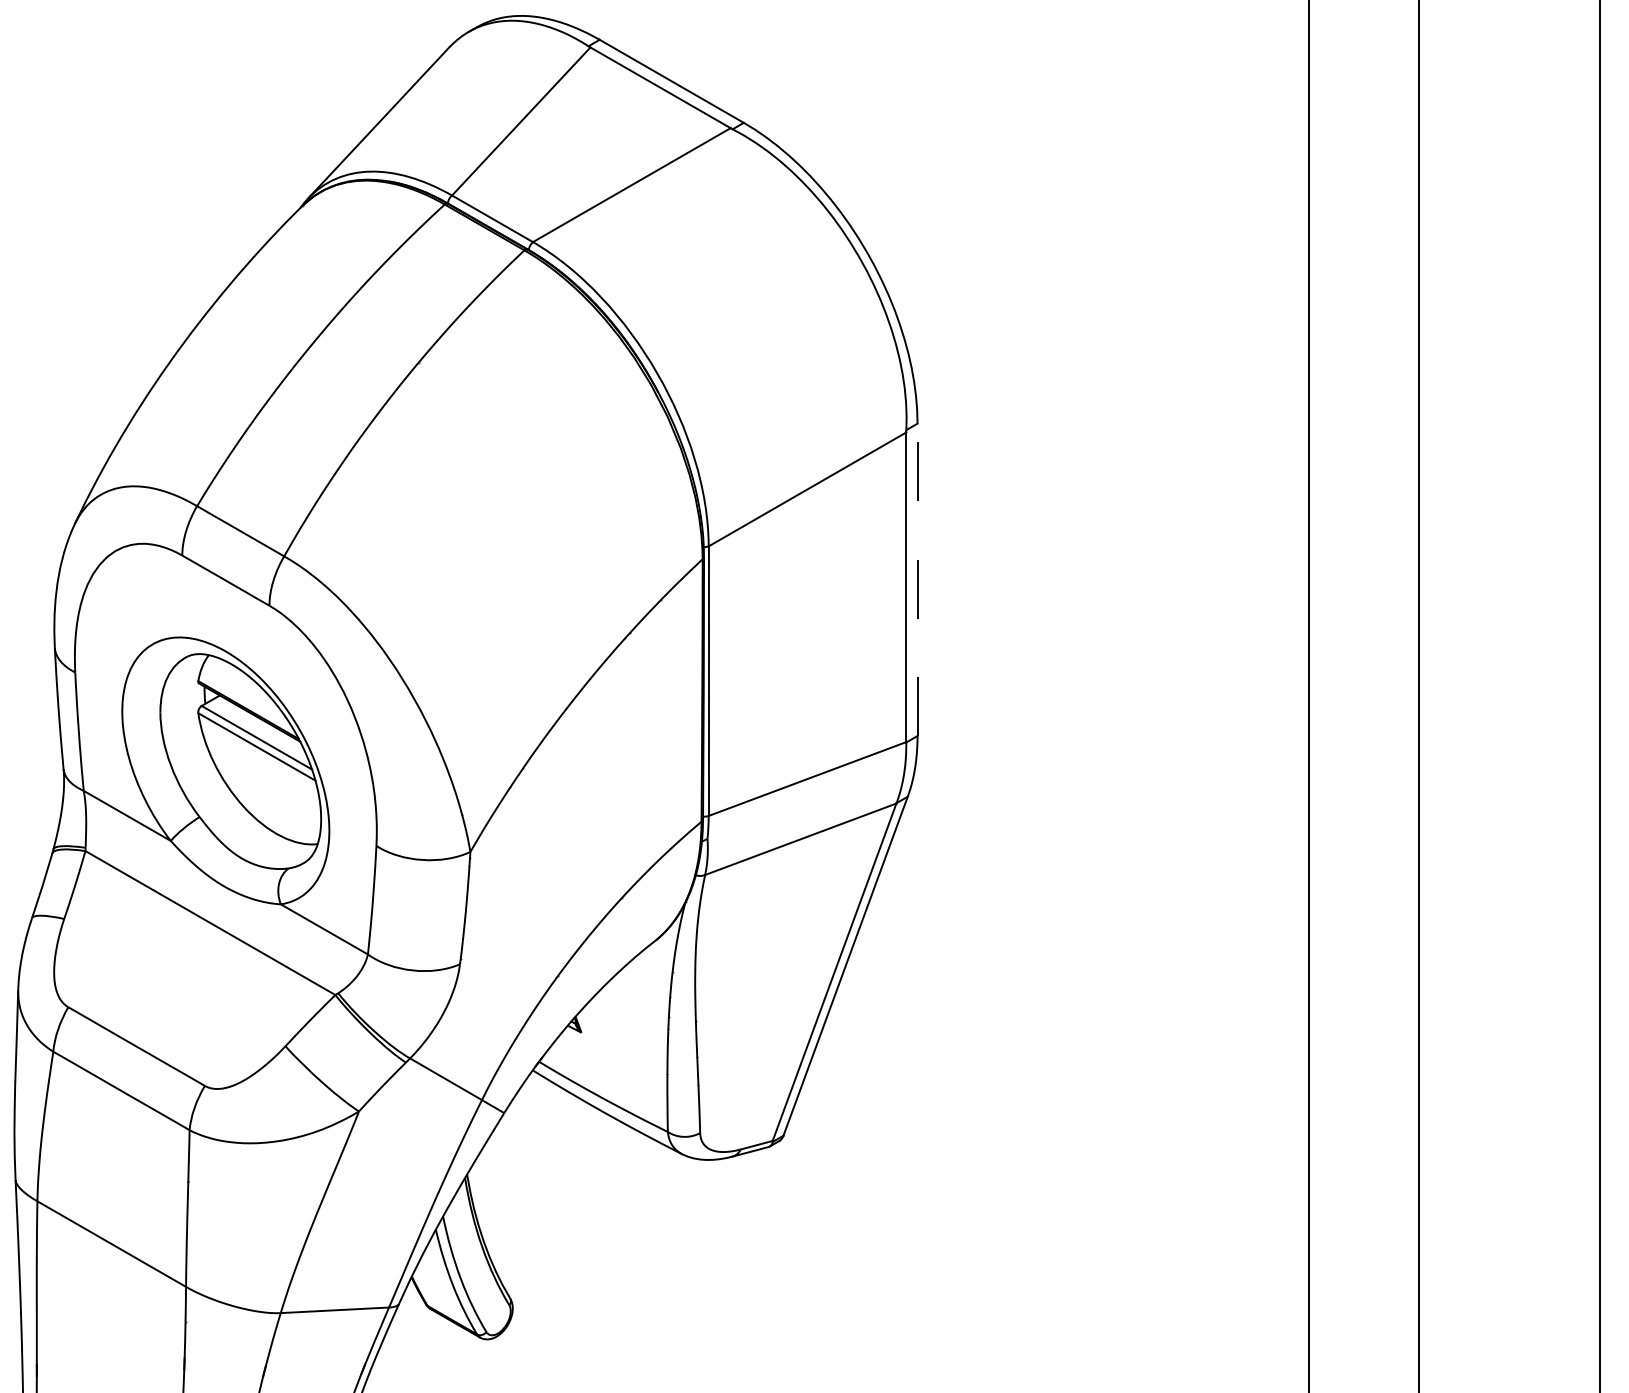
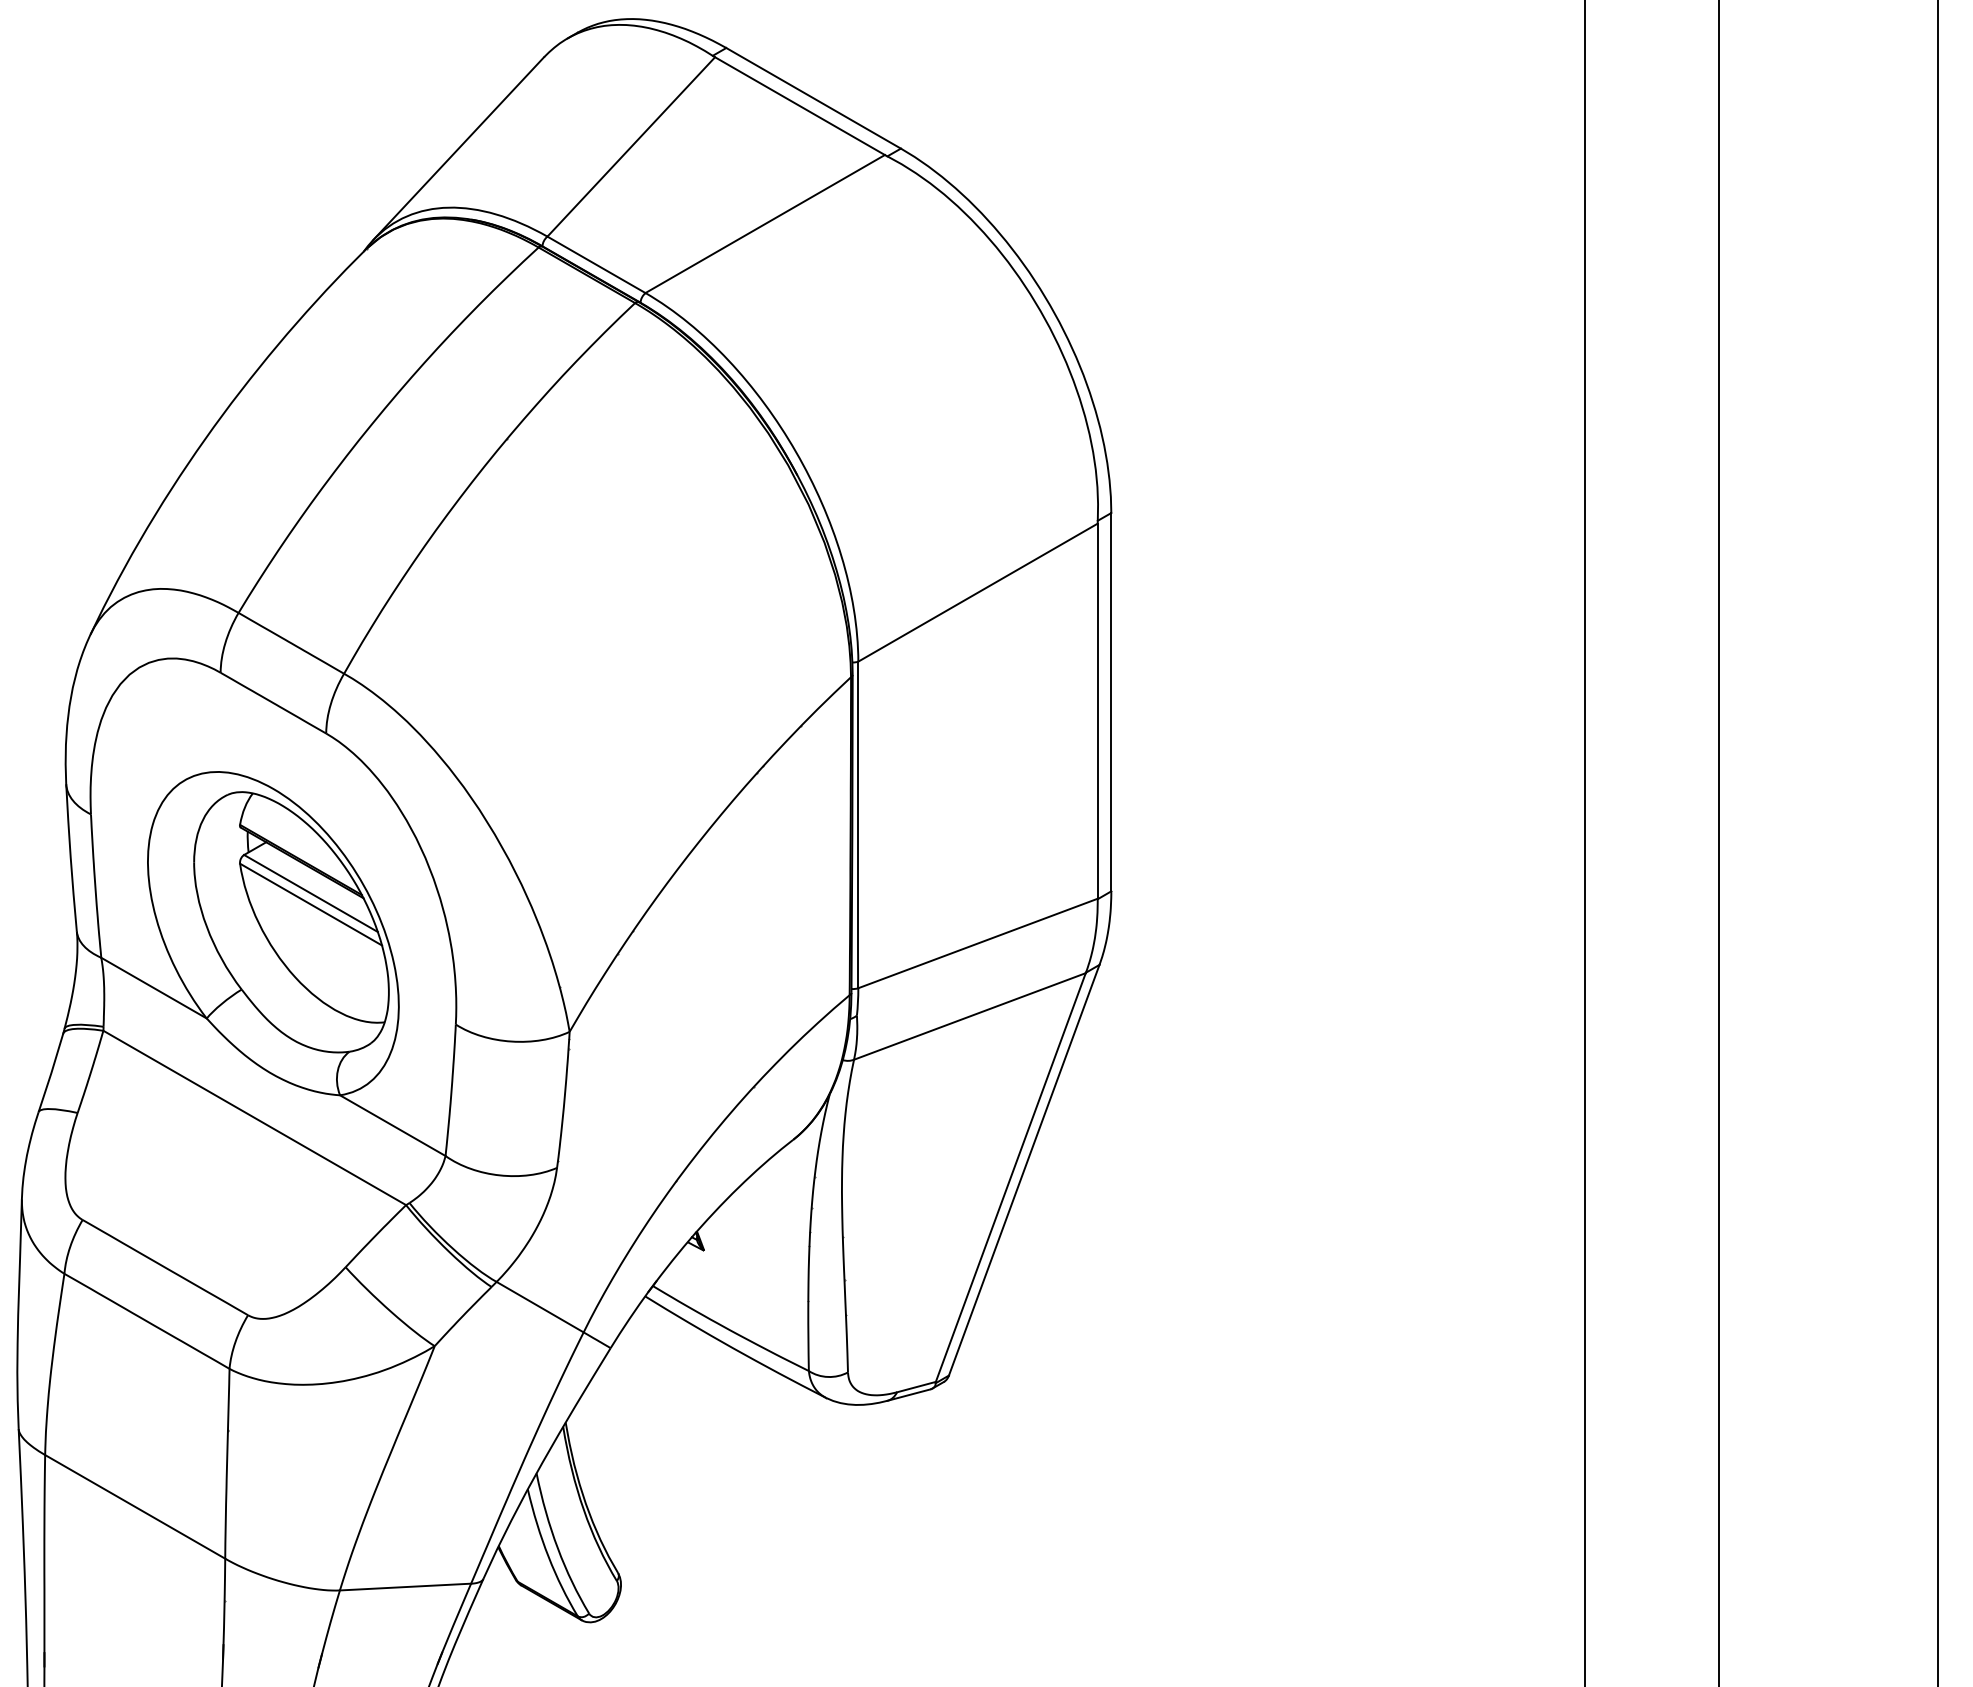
line: (917, 579) -> (1111, 701), dashed -> solid

